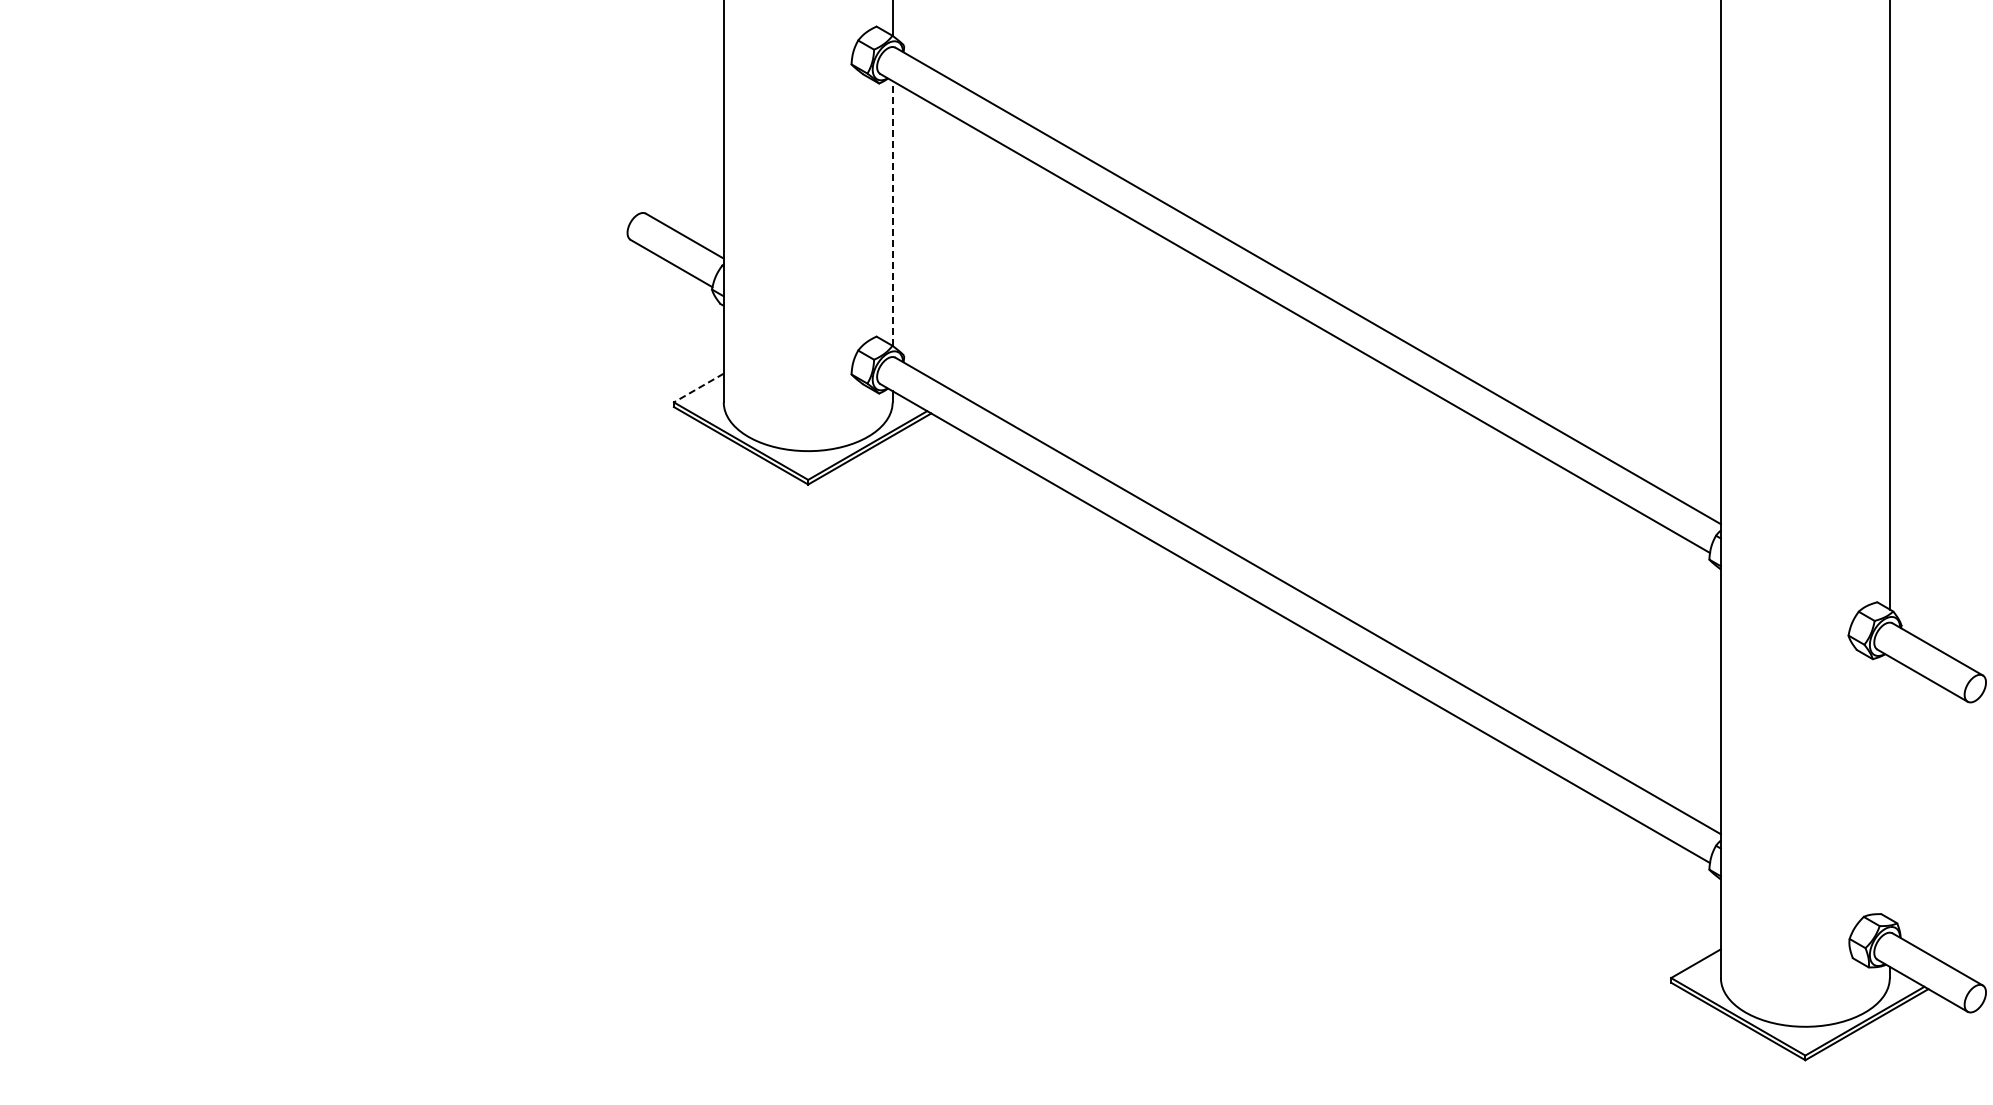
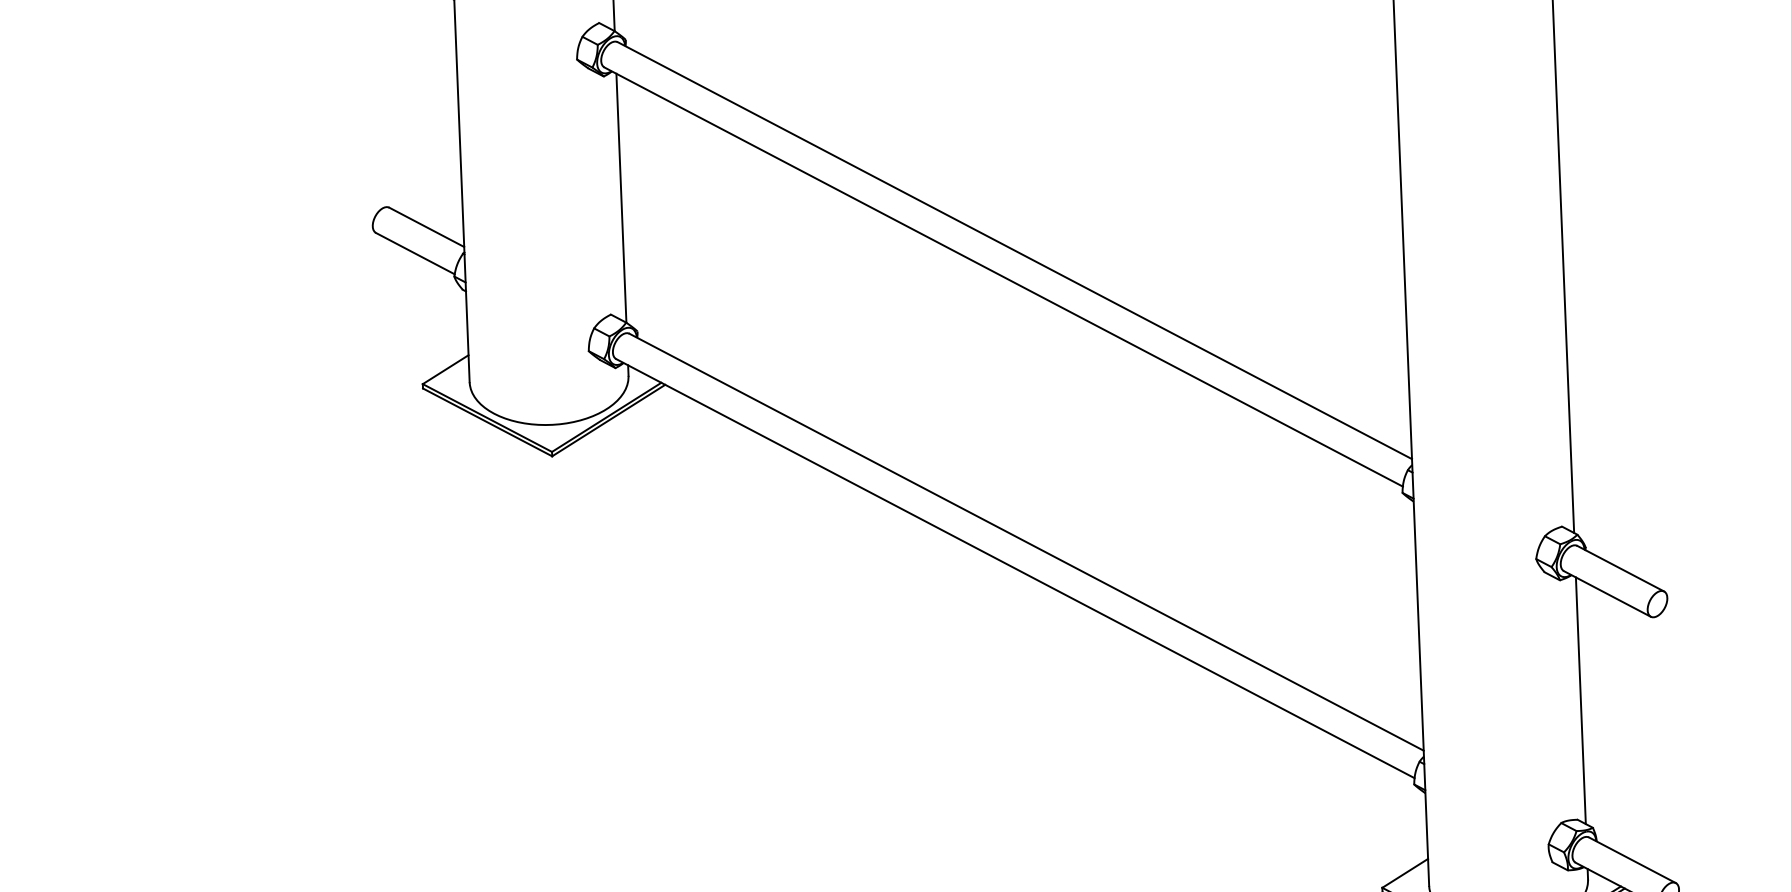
line: (892, 213) -> (621, 198), dashed -> solid
line: (698, 388) -> (445, 370), dashed -> solid
line: (1889, 787) -> (1580, 700), added

